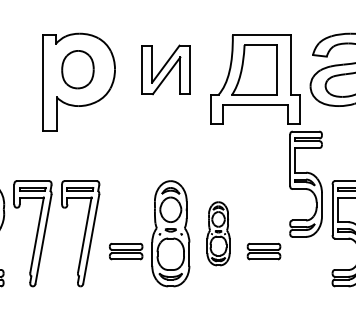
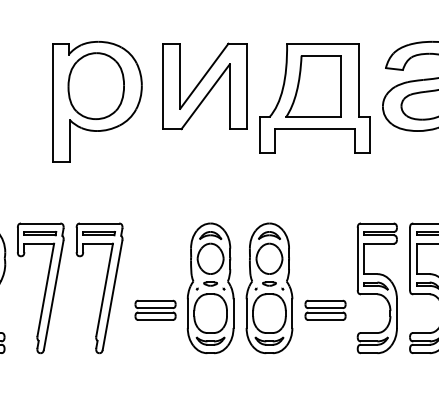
part: (77, 69) -> (95, 85), size x1.43
part: (165, 69) -> (204, 86), size x1.43
part: (305, 184) -> (376, 288), moved
part: (218, 233) -> (269, 288), size x1.67

